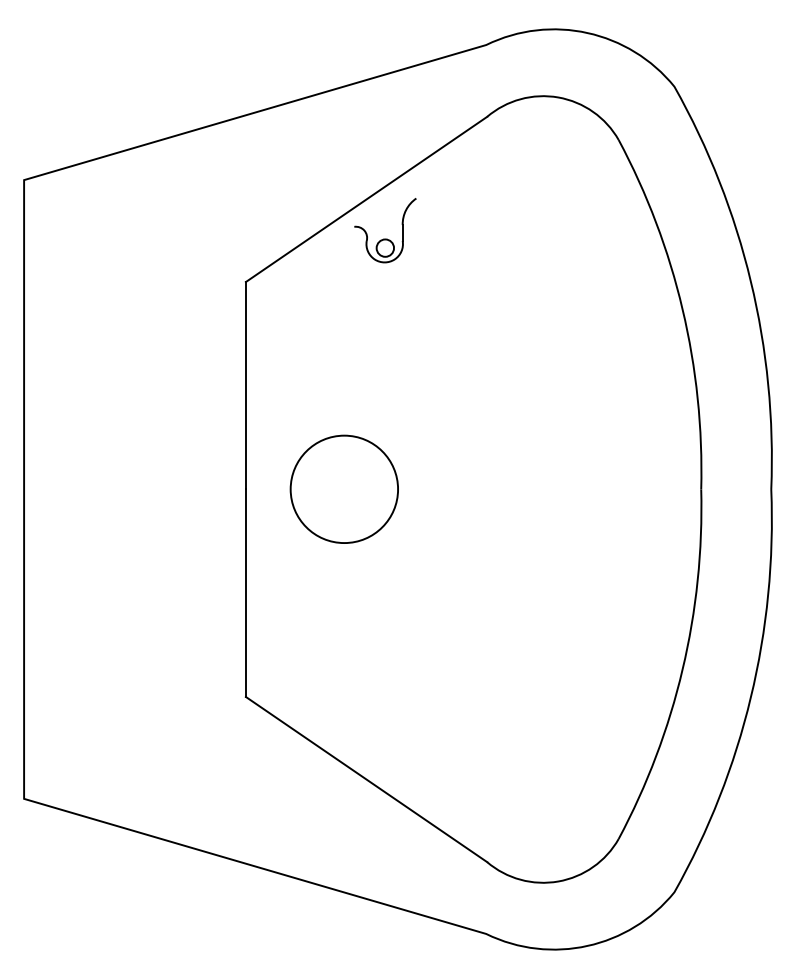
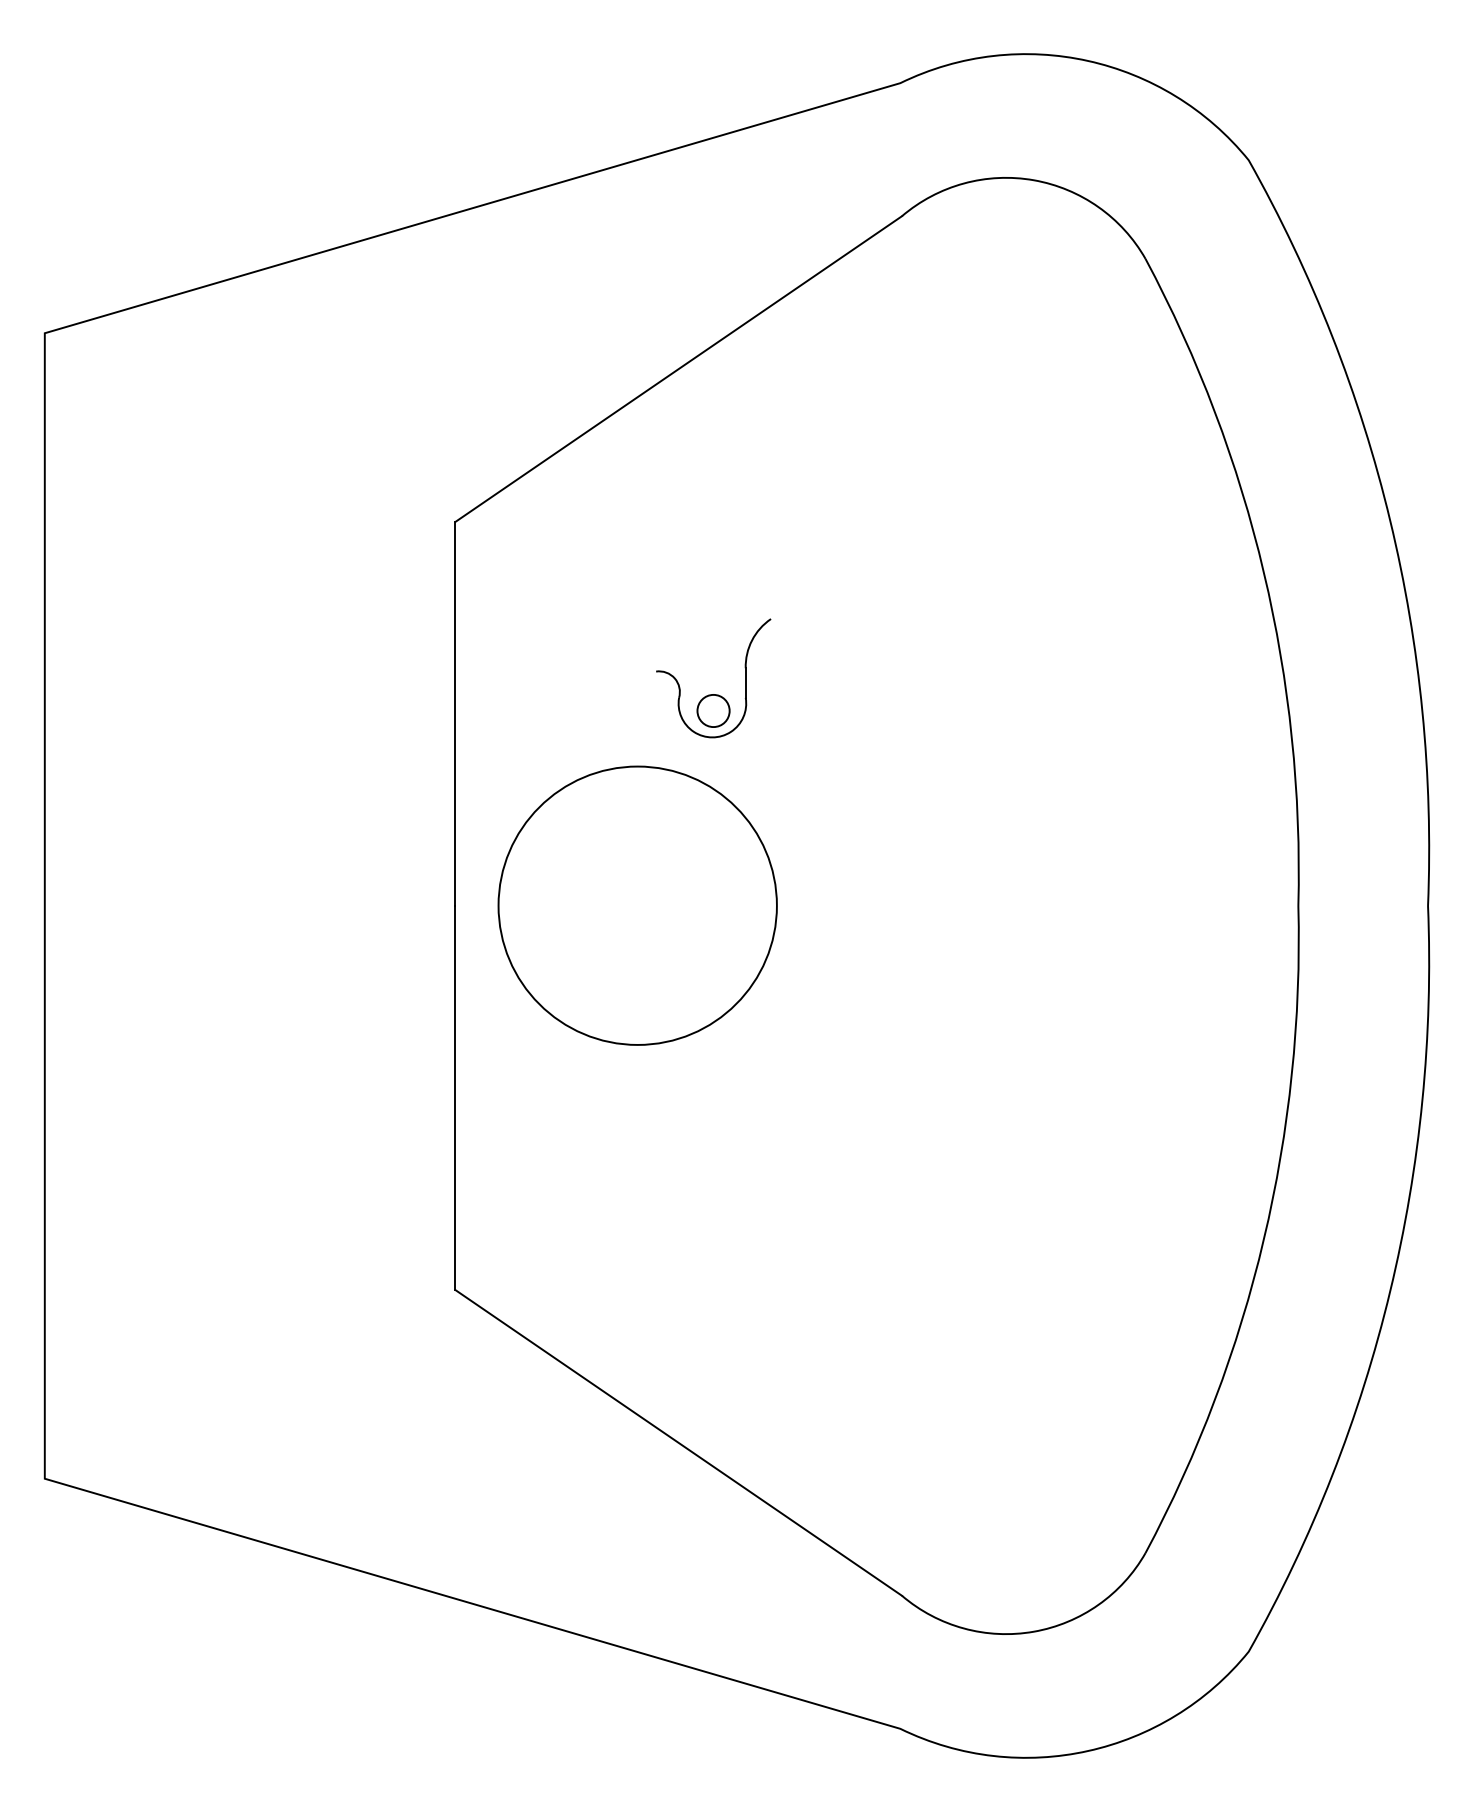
part: (385, 238) -> (713, 693), moved
circle: (344, 489) -> (637, 906), size x1.4

